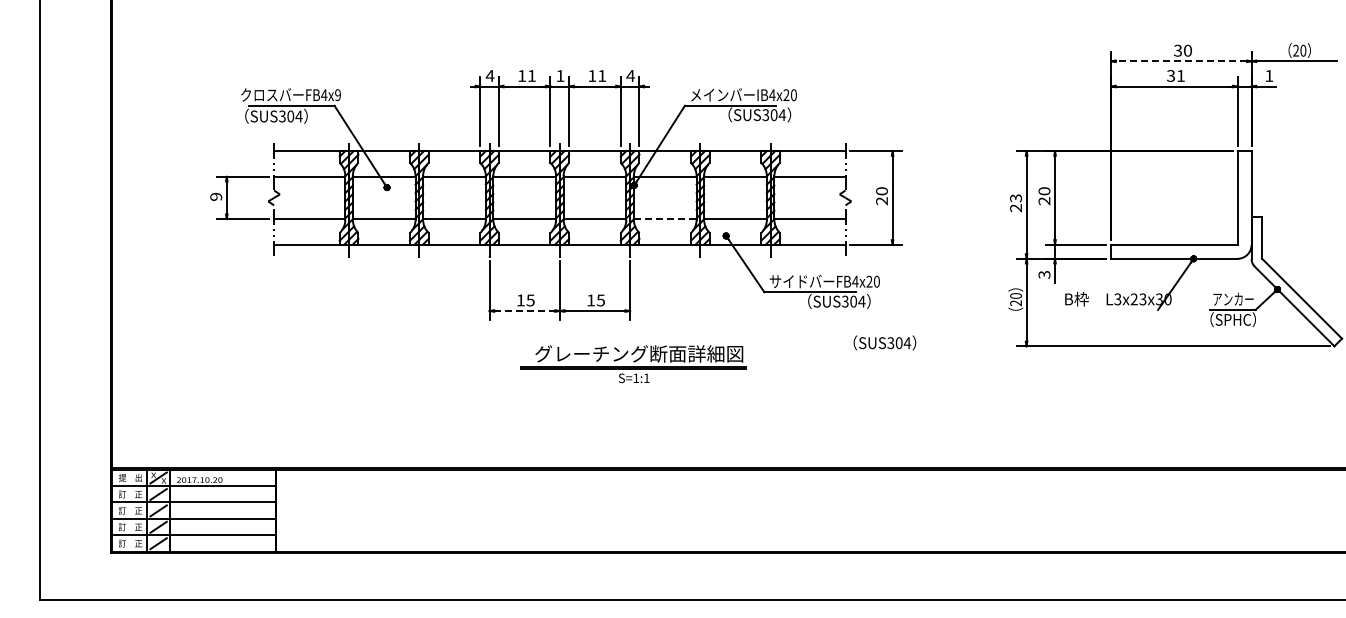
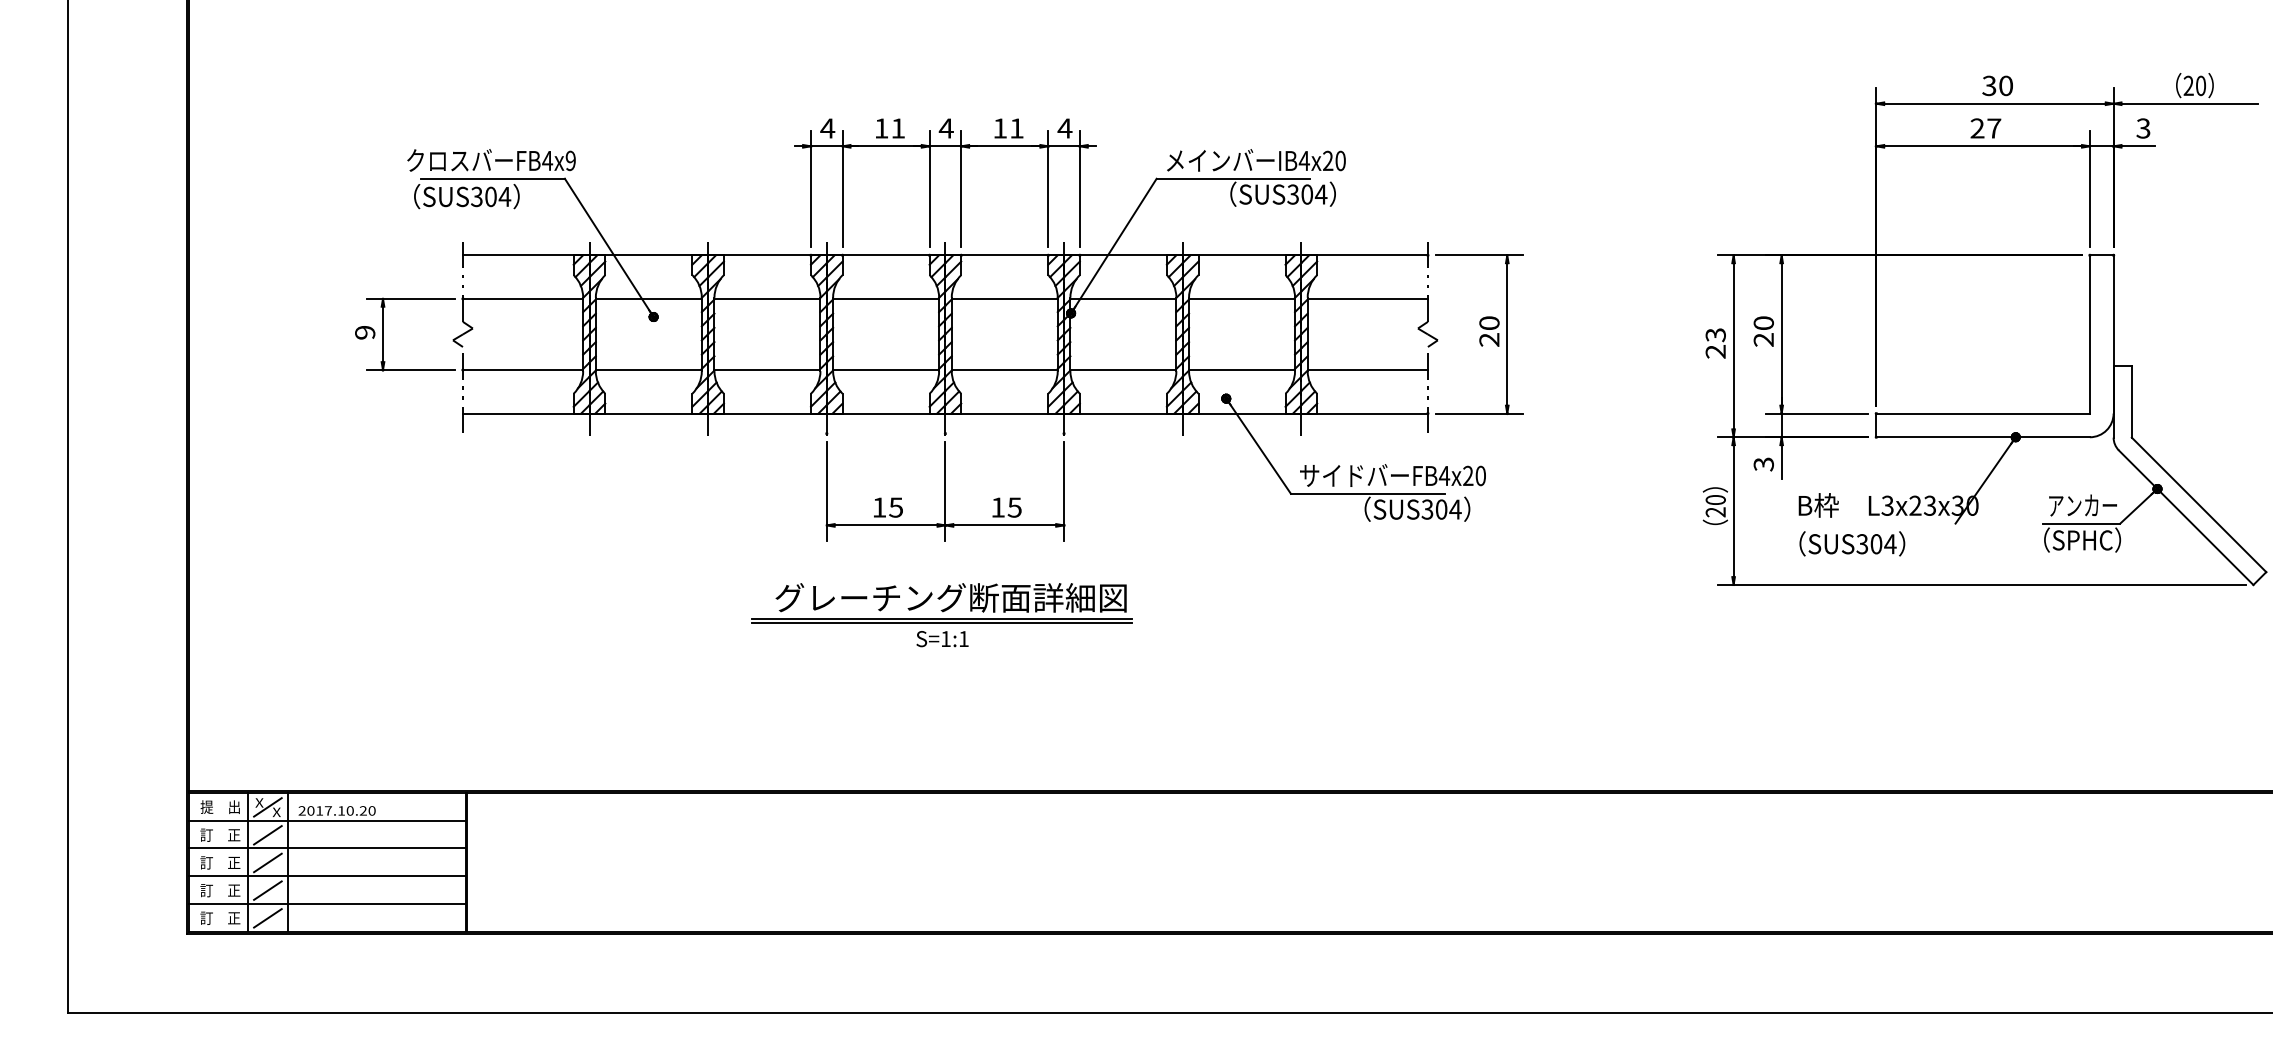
line: (1181, 61) -> (1995, 104), dashed -> solid
text: (560, 75) -> (946, 127), 1 -> 4
text: (1175, 75) -> (1985, 127), 31 -> 27
text: (1269, 75) -> (2143, 127), 1 -> 3
line: (665, 219) -> (1123, 370), dashed -> solid
line: (525, 311) -> (887, 526), dashed -> solid
text: (884, 342) -> (1851, 543), moved
part: (633, 364) -> (941, 615), moved

